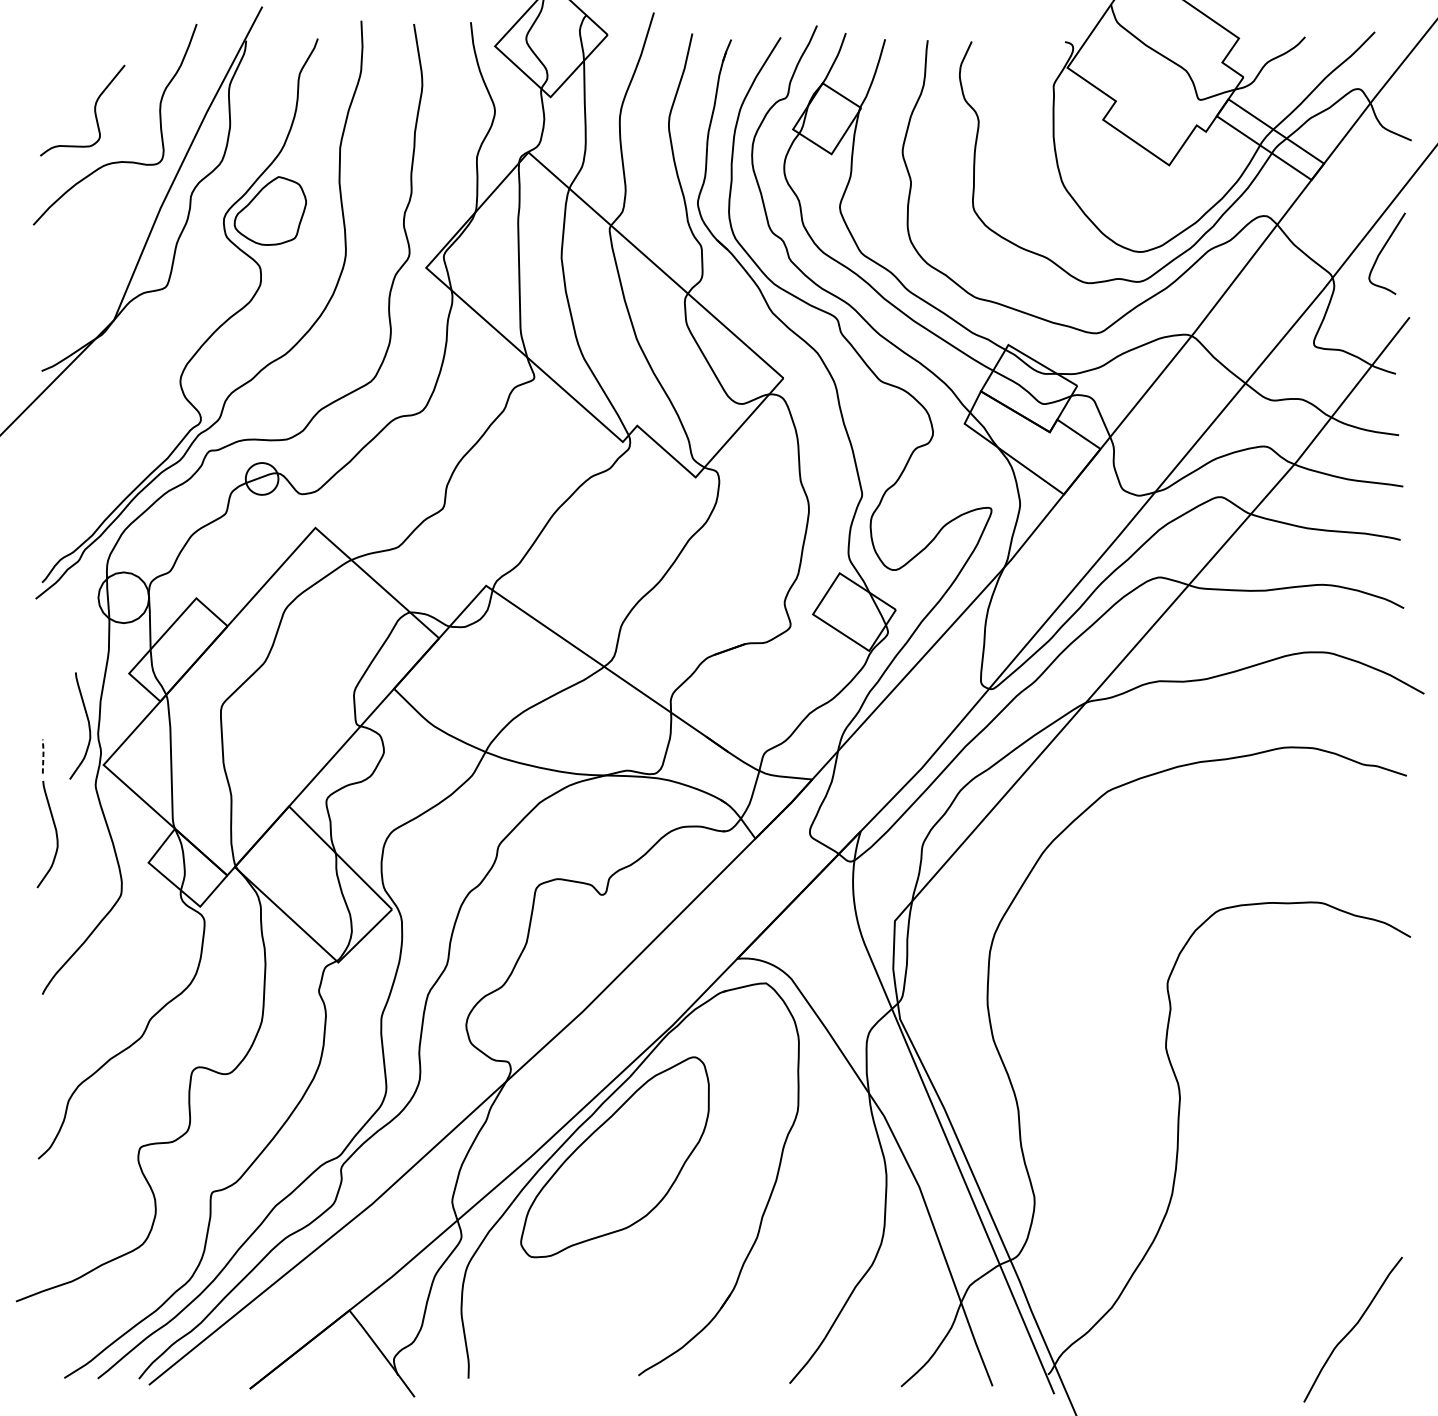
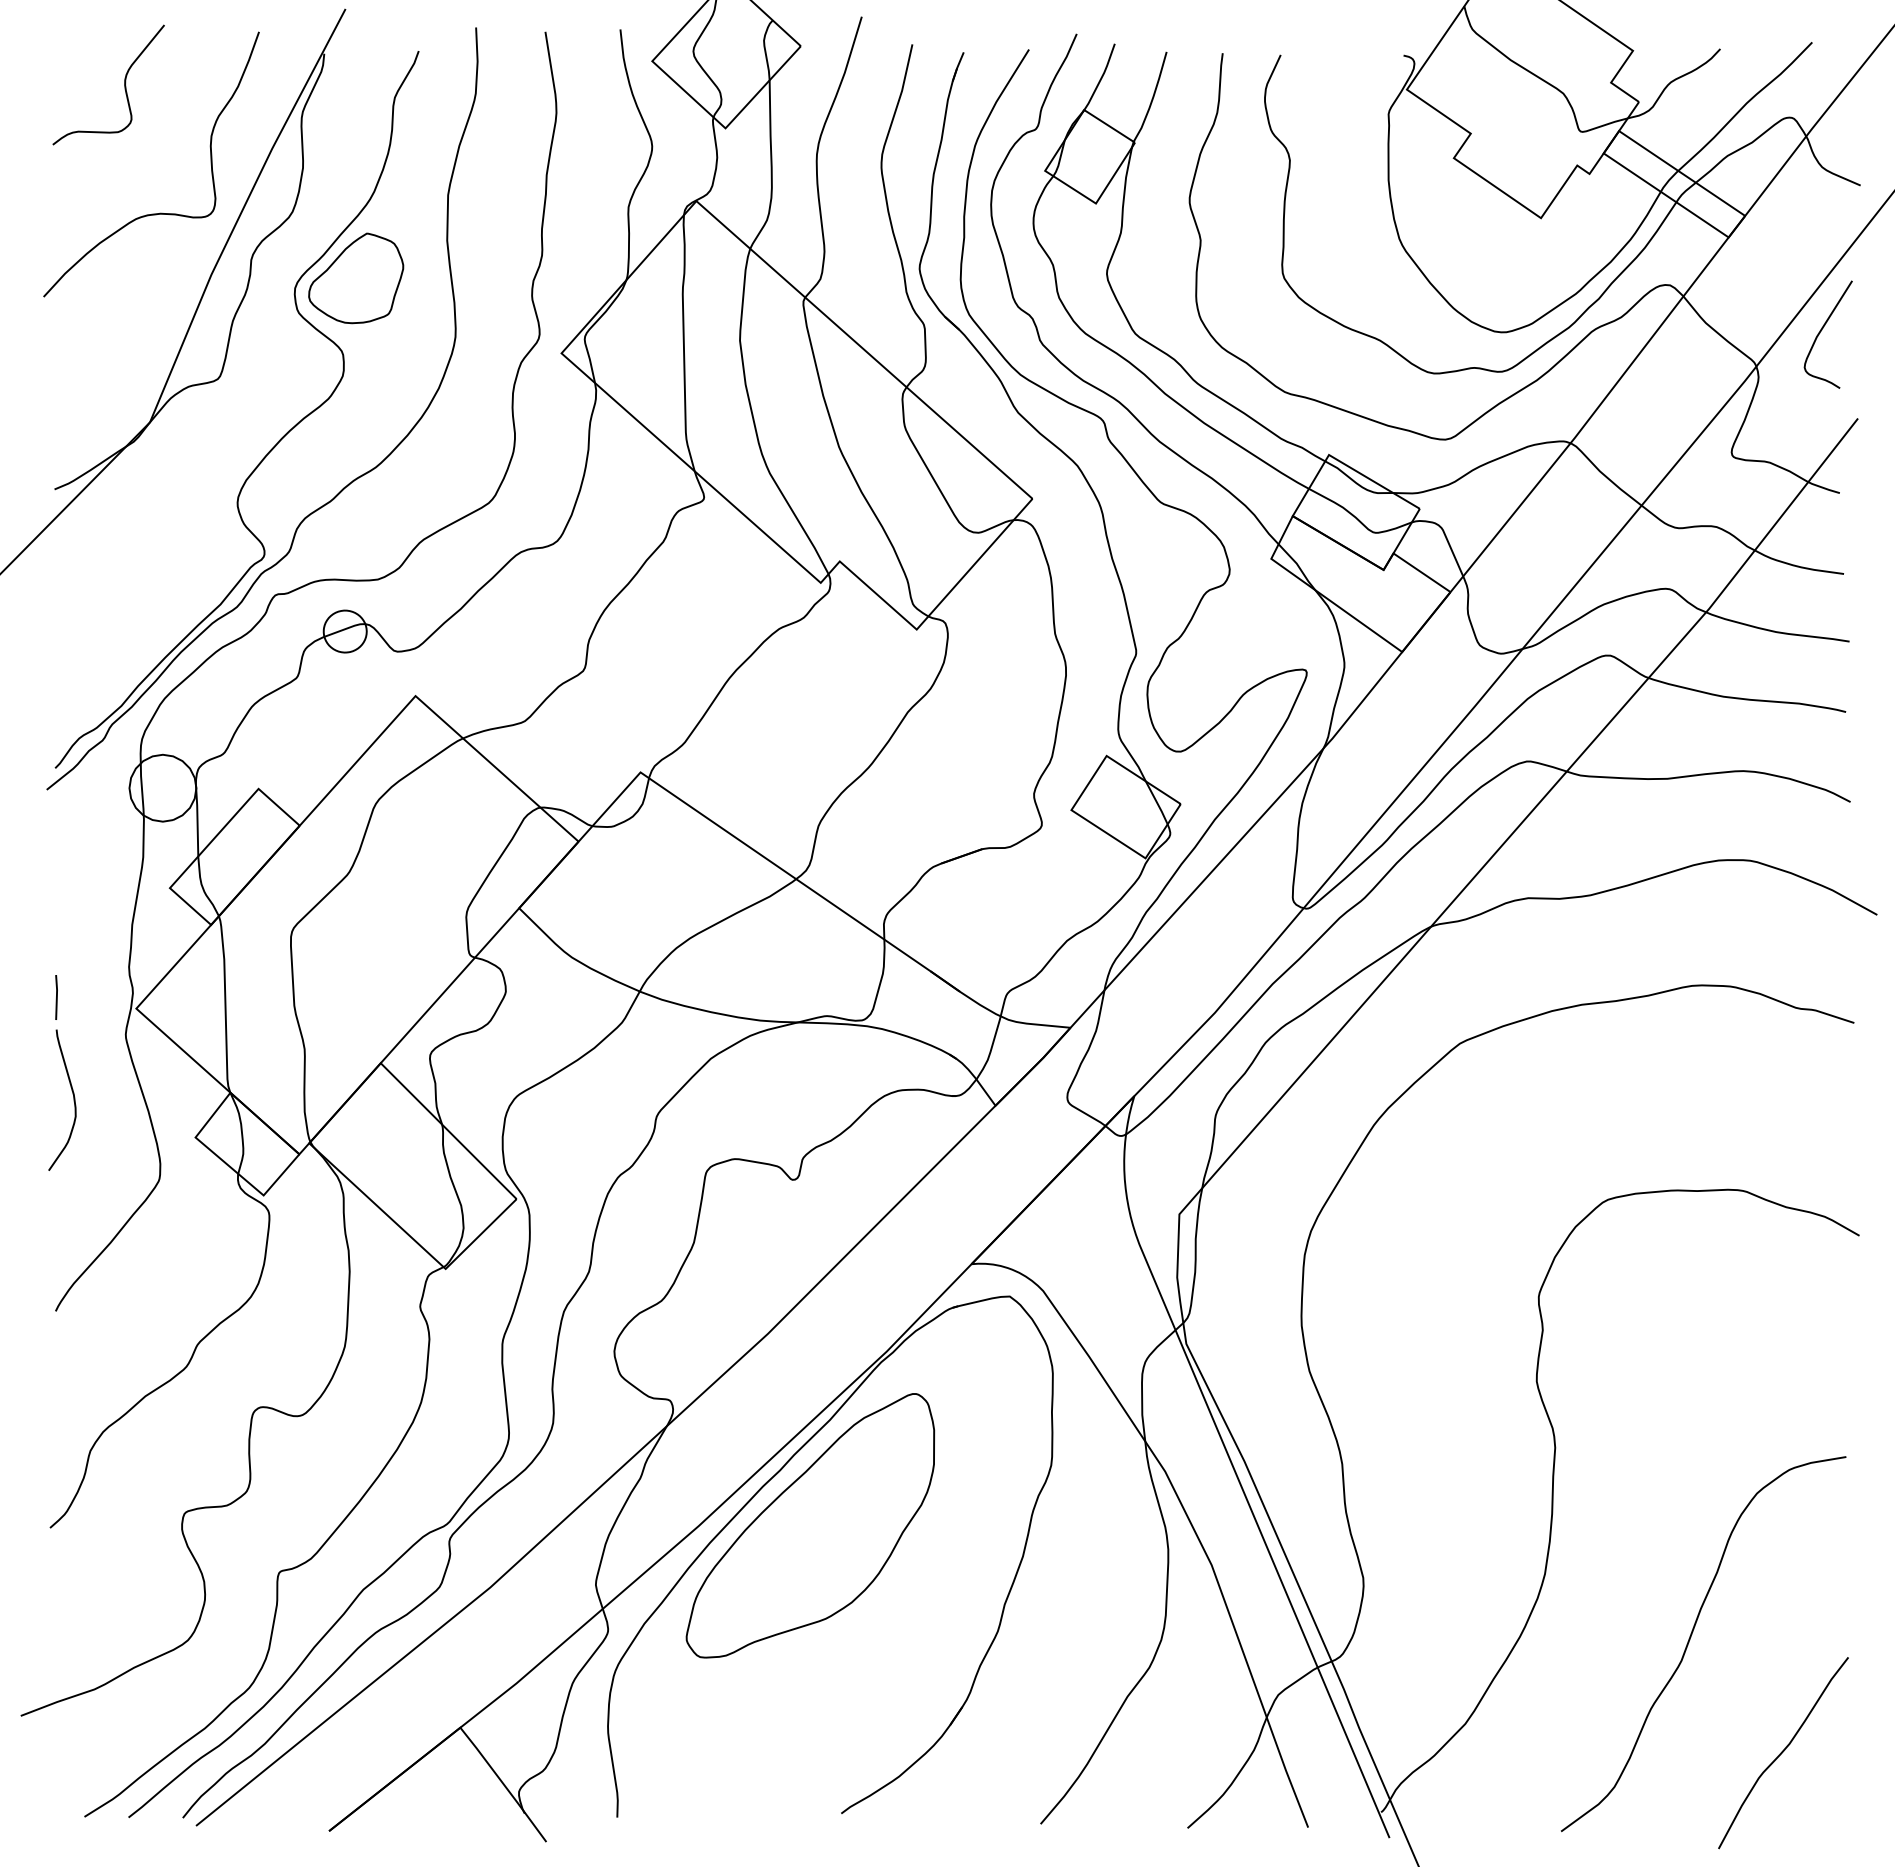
curve: (94, 110) -> (124, 84), moved
curve: (88, 725) -> (116, 956), removed
line: (43, 755) -> (56, 996), dashed -> solid
curve: (1282, 1244) -> (1690, 1640), added

